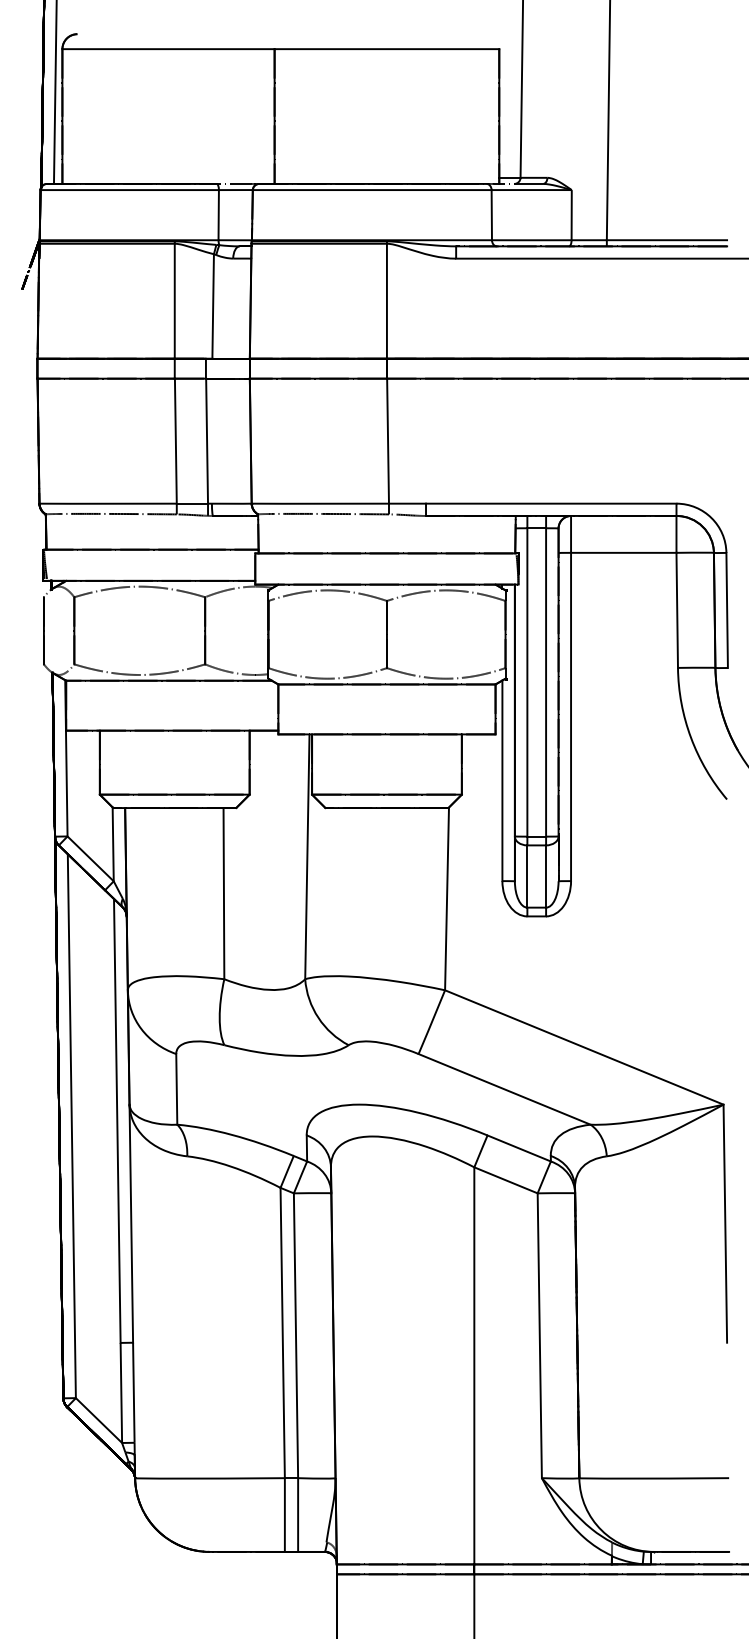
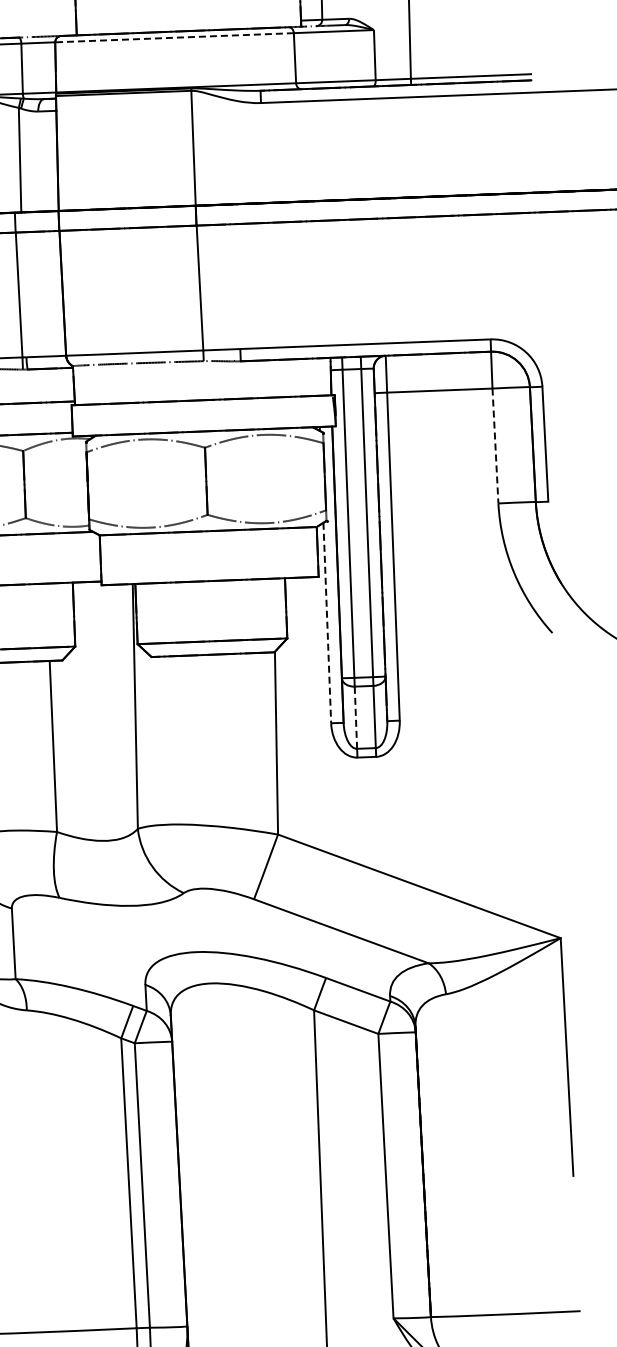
line: (371, 190) -> (173, 38), solid -> dashed
line: (677, 610) -> (495, 446), solid -> dashed
line: (502, 781) -> (327, 623), solid -> dashed
line: (527, 876) -> (356, 717), solid -> dashed

